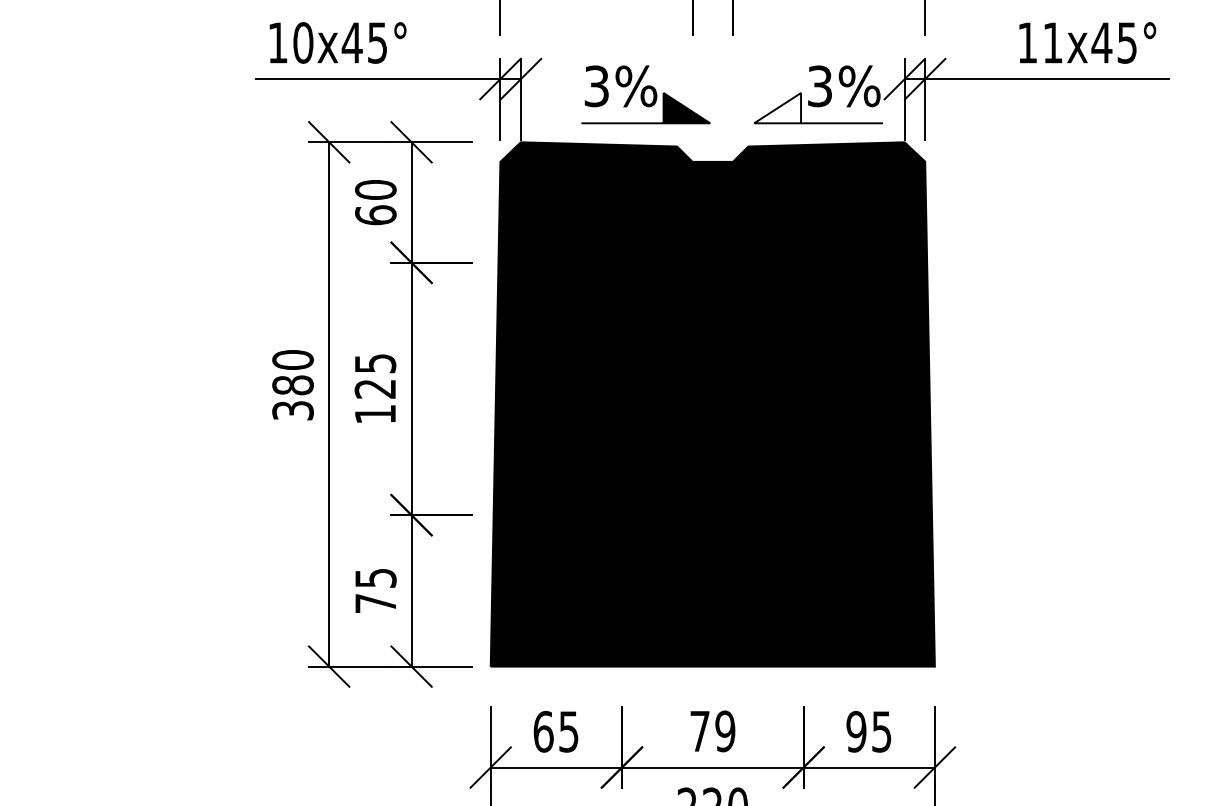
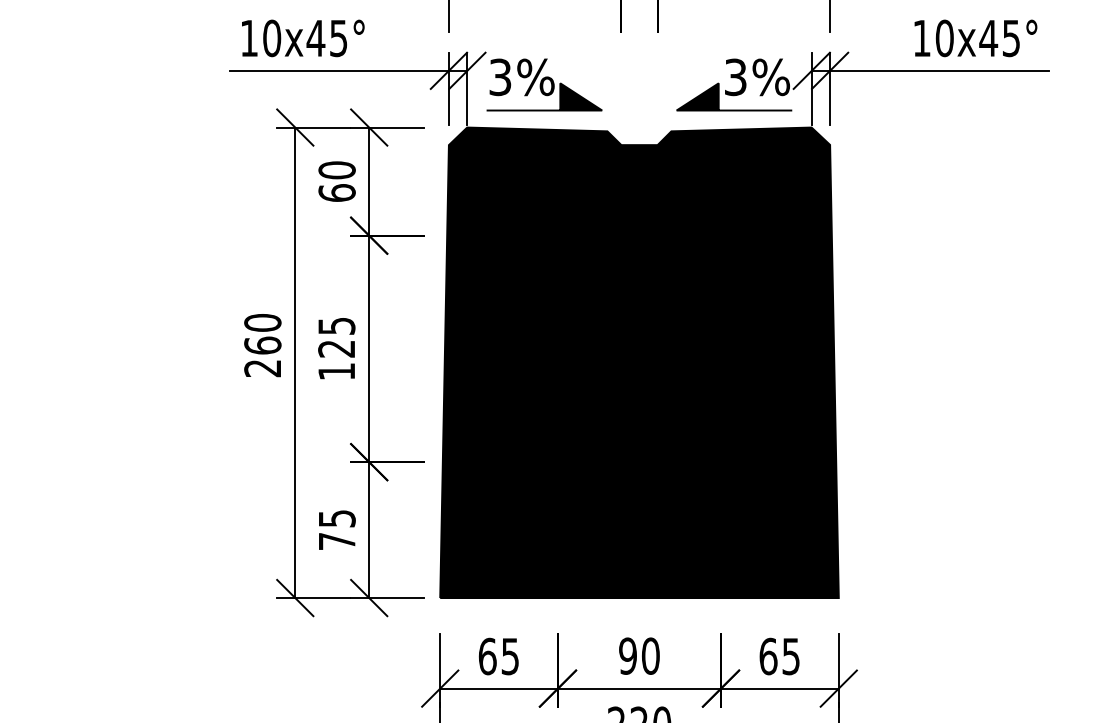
text: (1052, 43) -> (944, 38), 11x45° -> 10x45°
part: (645, 94) -> (544, 84), moved
fill: (777, 107) -> (697, 96), added
text: (292, 397) -> (262, 356), 380 -> 260
text: (712, 730) -> (639, 655), 79 -> 90
text: (856, 731) -> (768, 656), 95 -> 65

